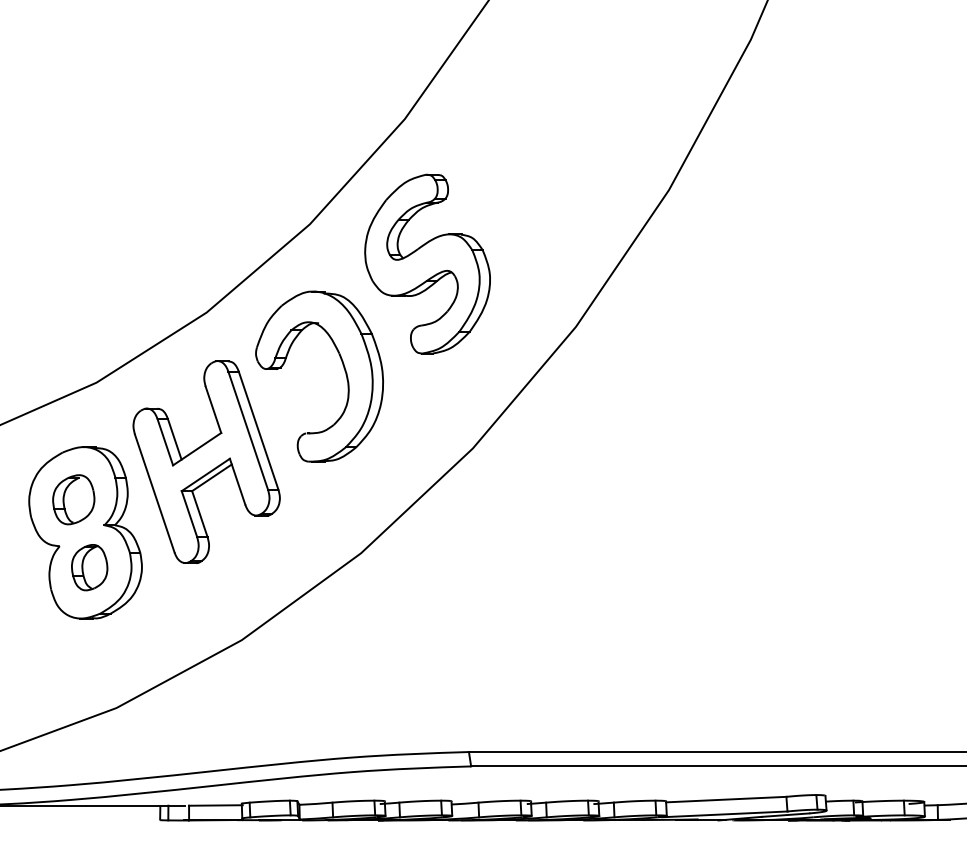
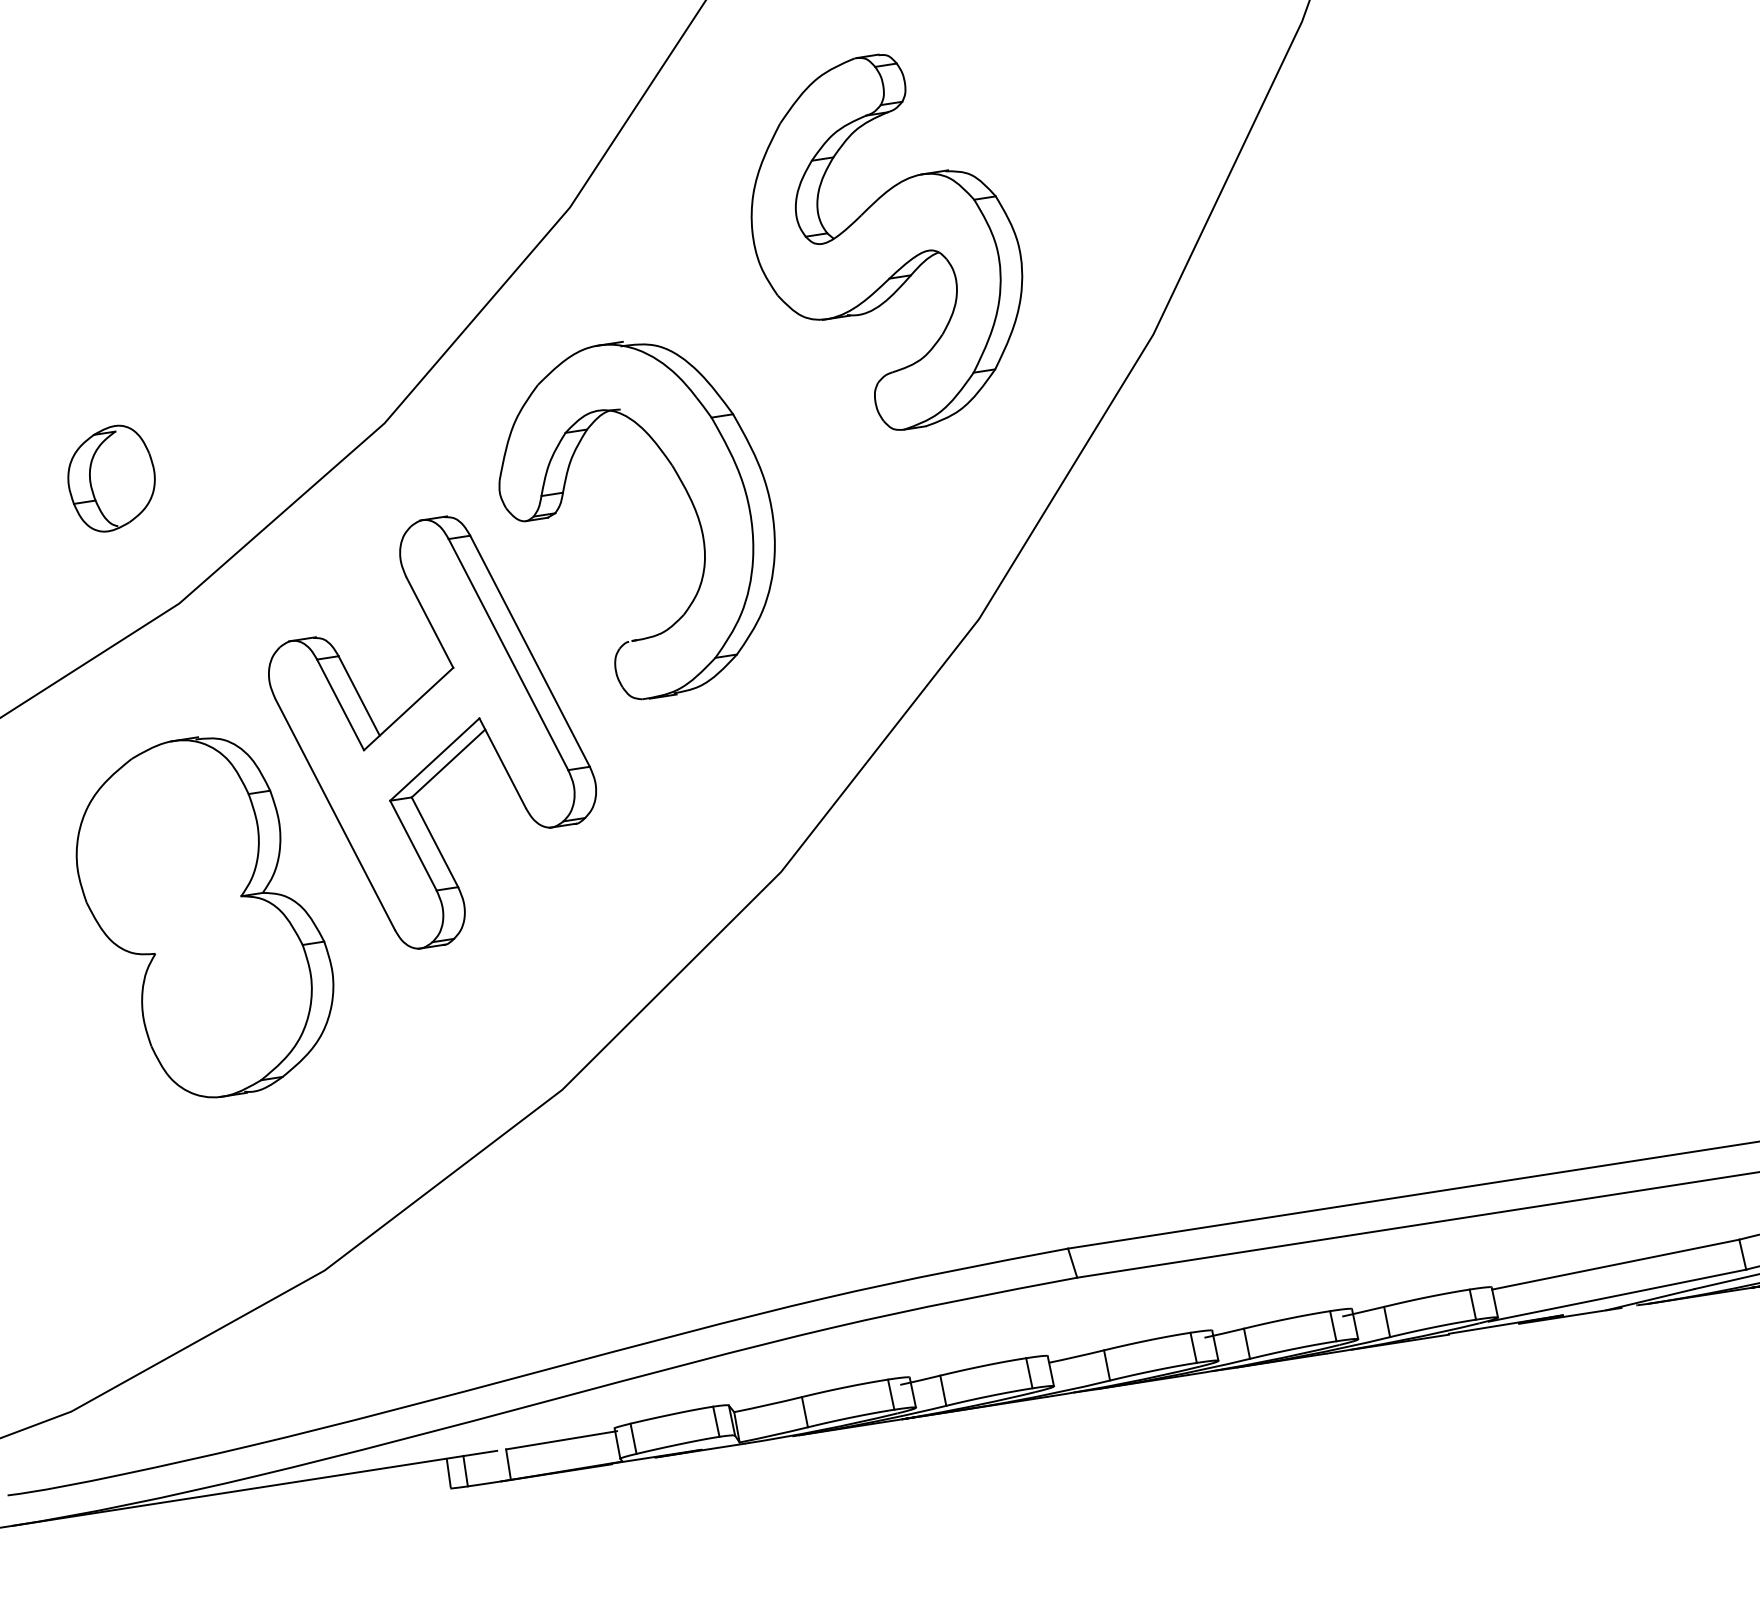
part: (427, 263) -> (885, 241), moved
part: (73, 499) -> (110, 478), moved
part: (89, 567) -> (223, 988), removed

